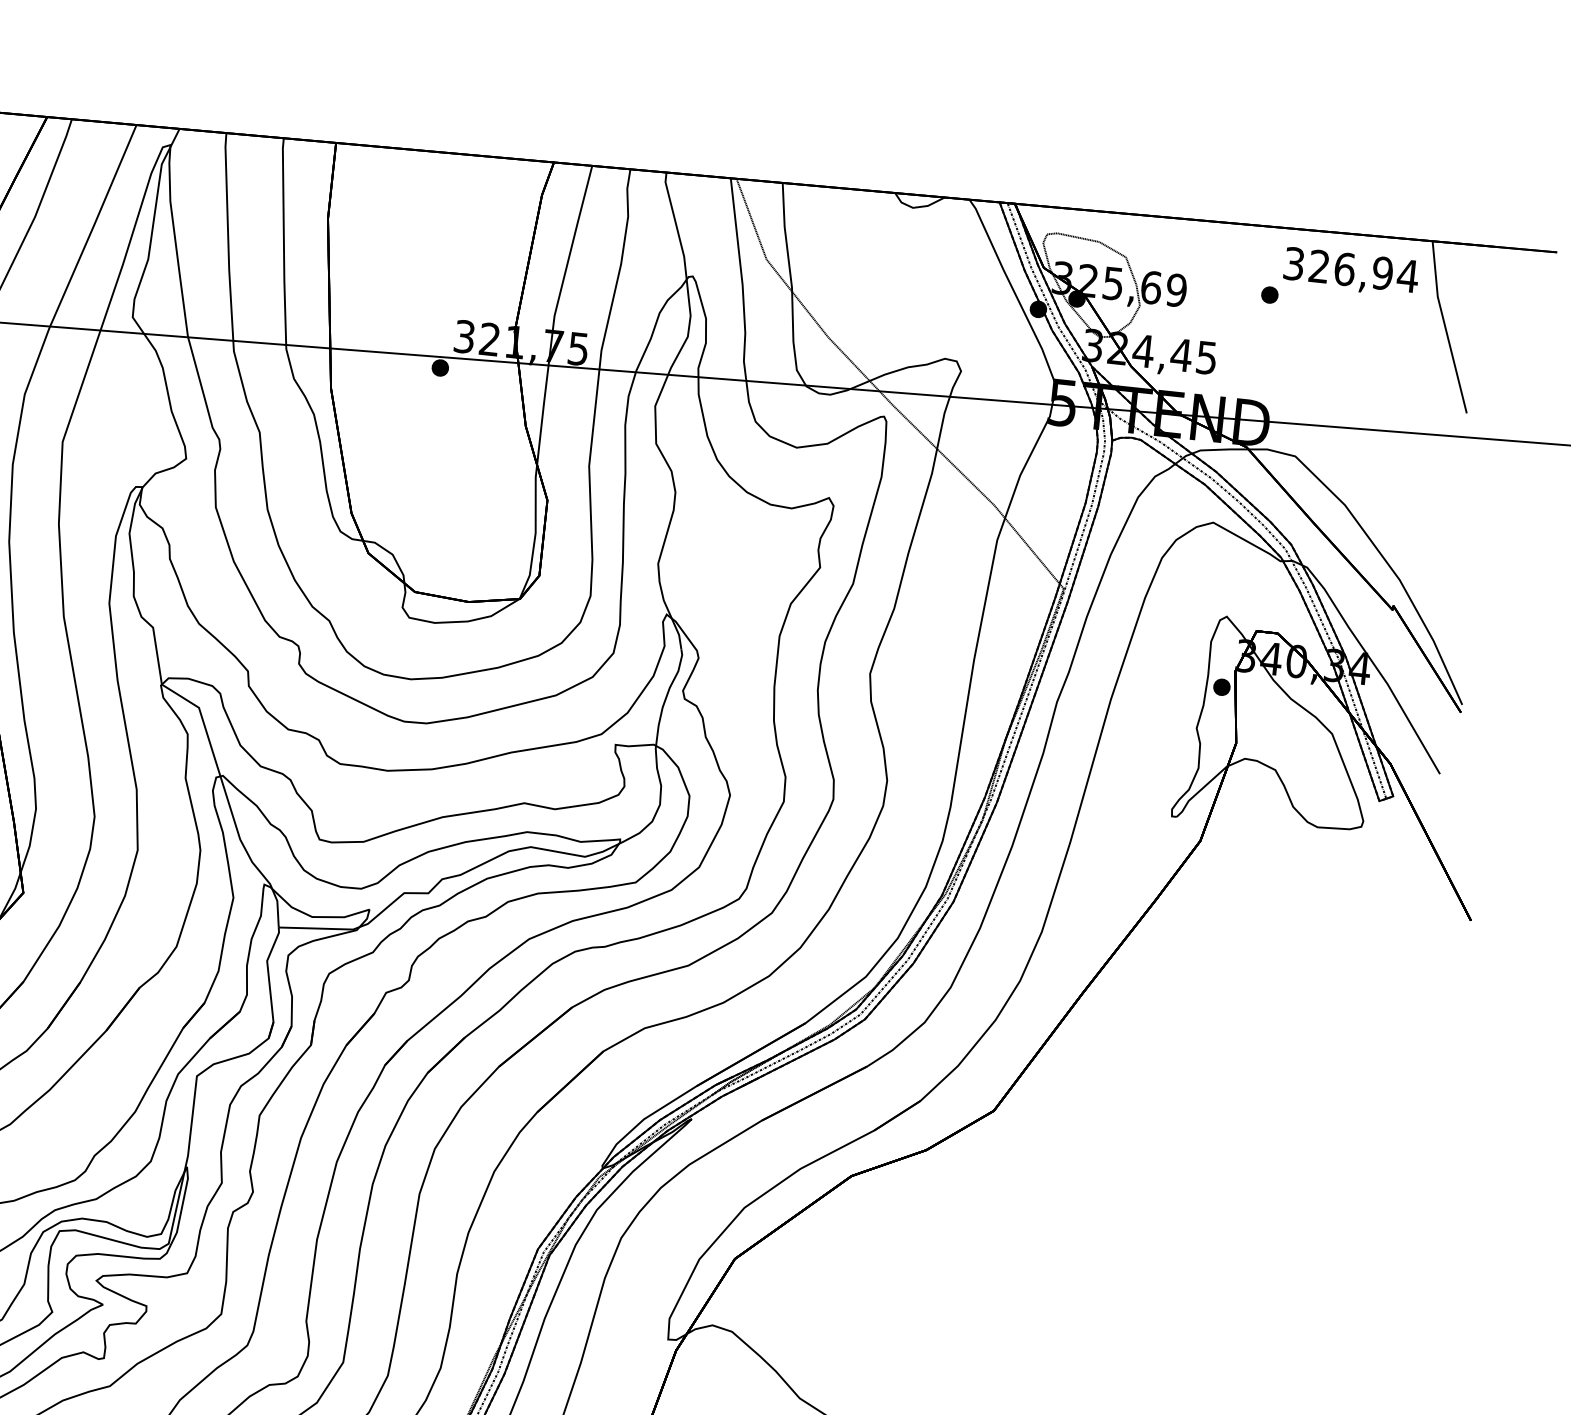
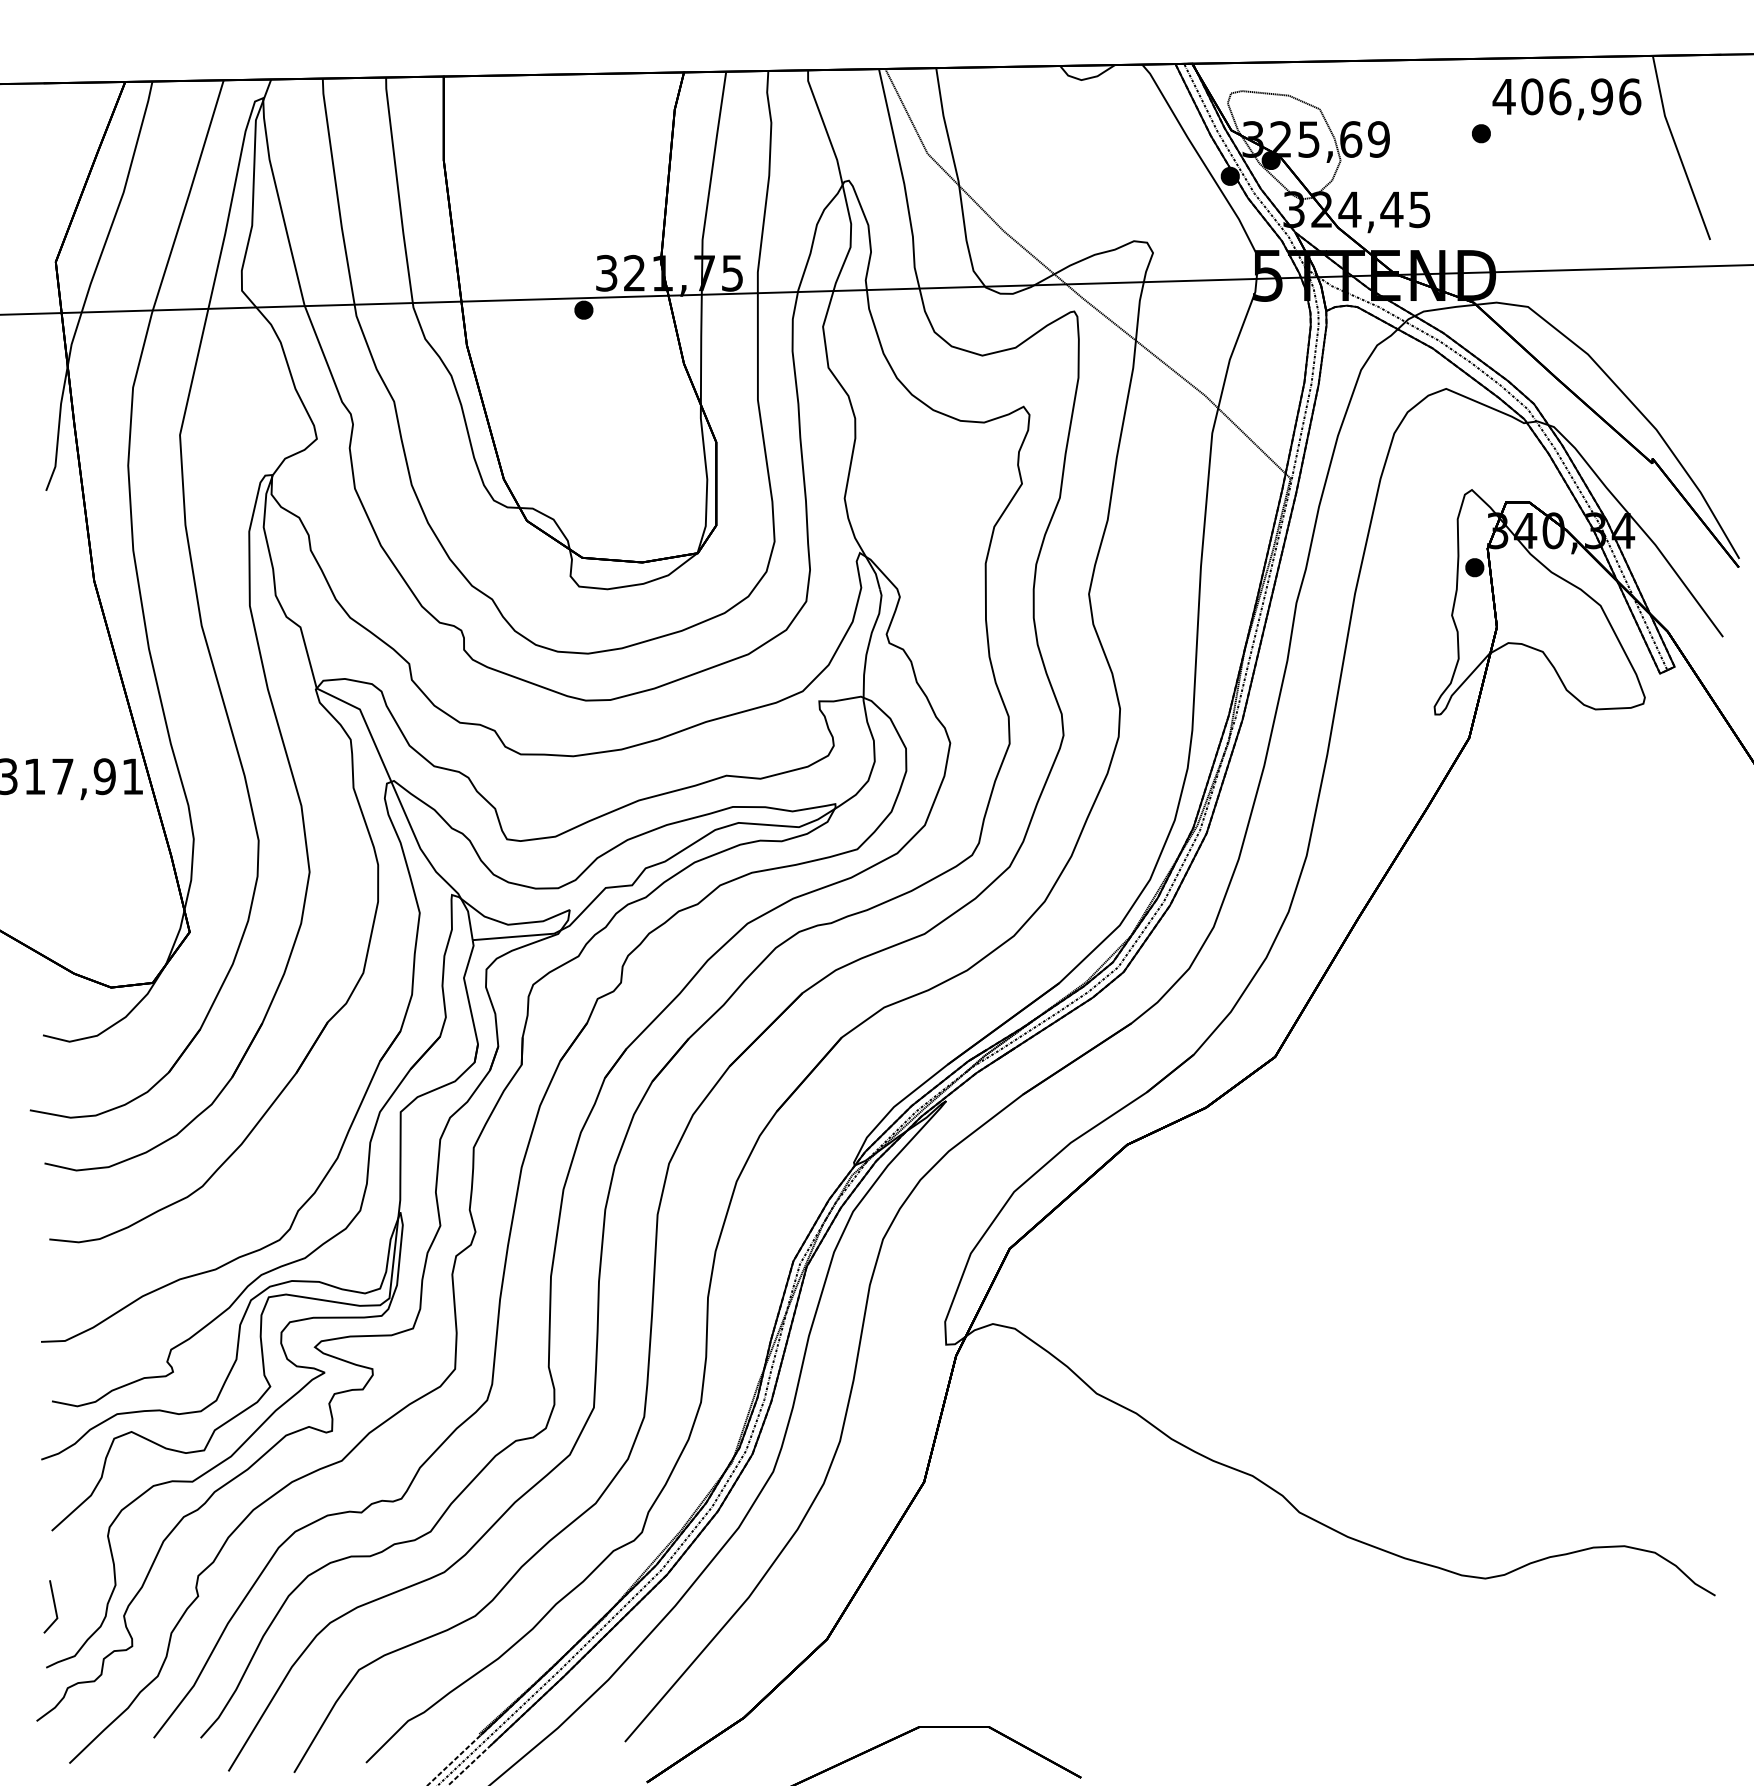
text: (1350, 269) -> (1566, 96), 326,94 -> 406,96

